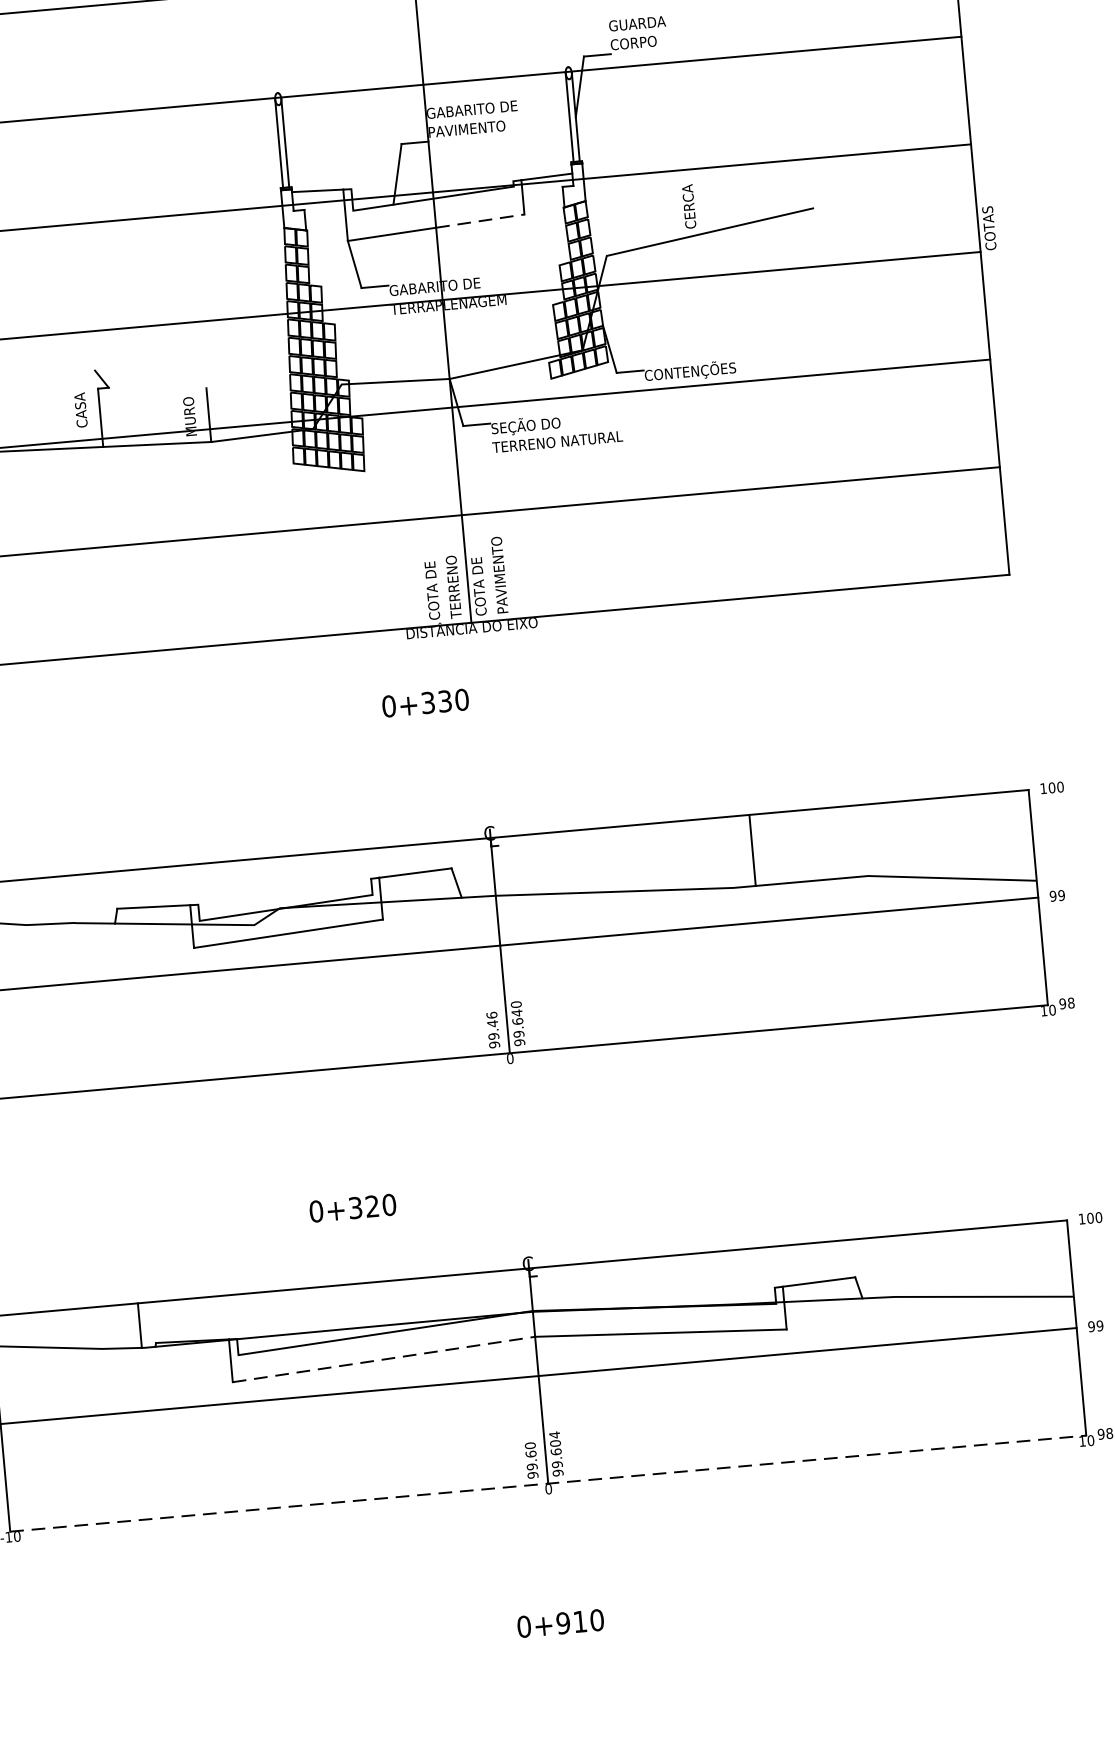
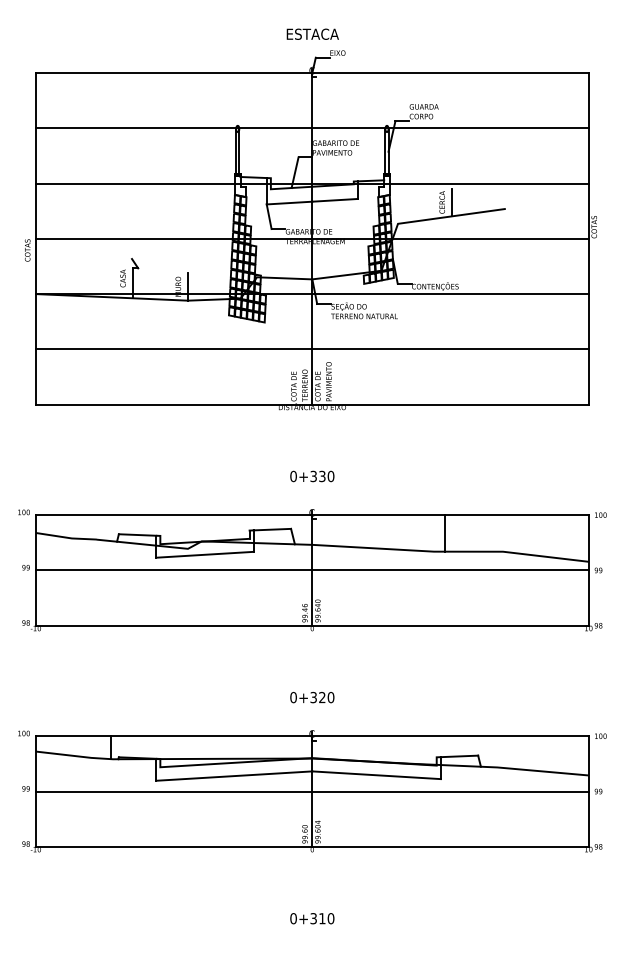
line: (707, 205) -> (451, 202), added
line: (481, 221) -> (335, 200), dashed -> solid
text: (425, 703) -> (312, 476), moved
text: (353, 1208) -> (312, 697), moved
line: (384, 1360) -> (234, 776), dashed -> solid
line: (548, 1482) -> (312, 846), dashed -> solid
text: (562, 1622) -> (313, 918), 0+910 -> 0+310

